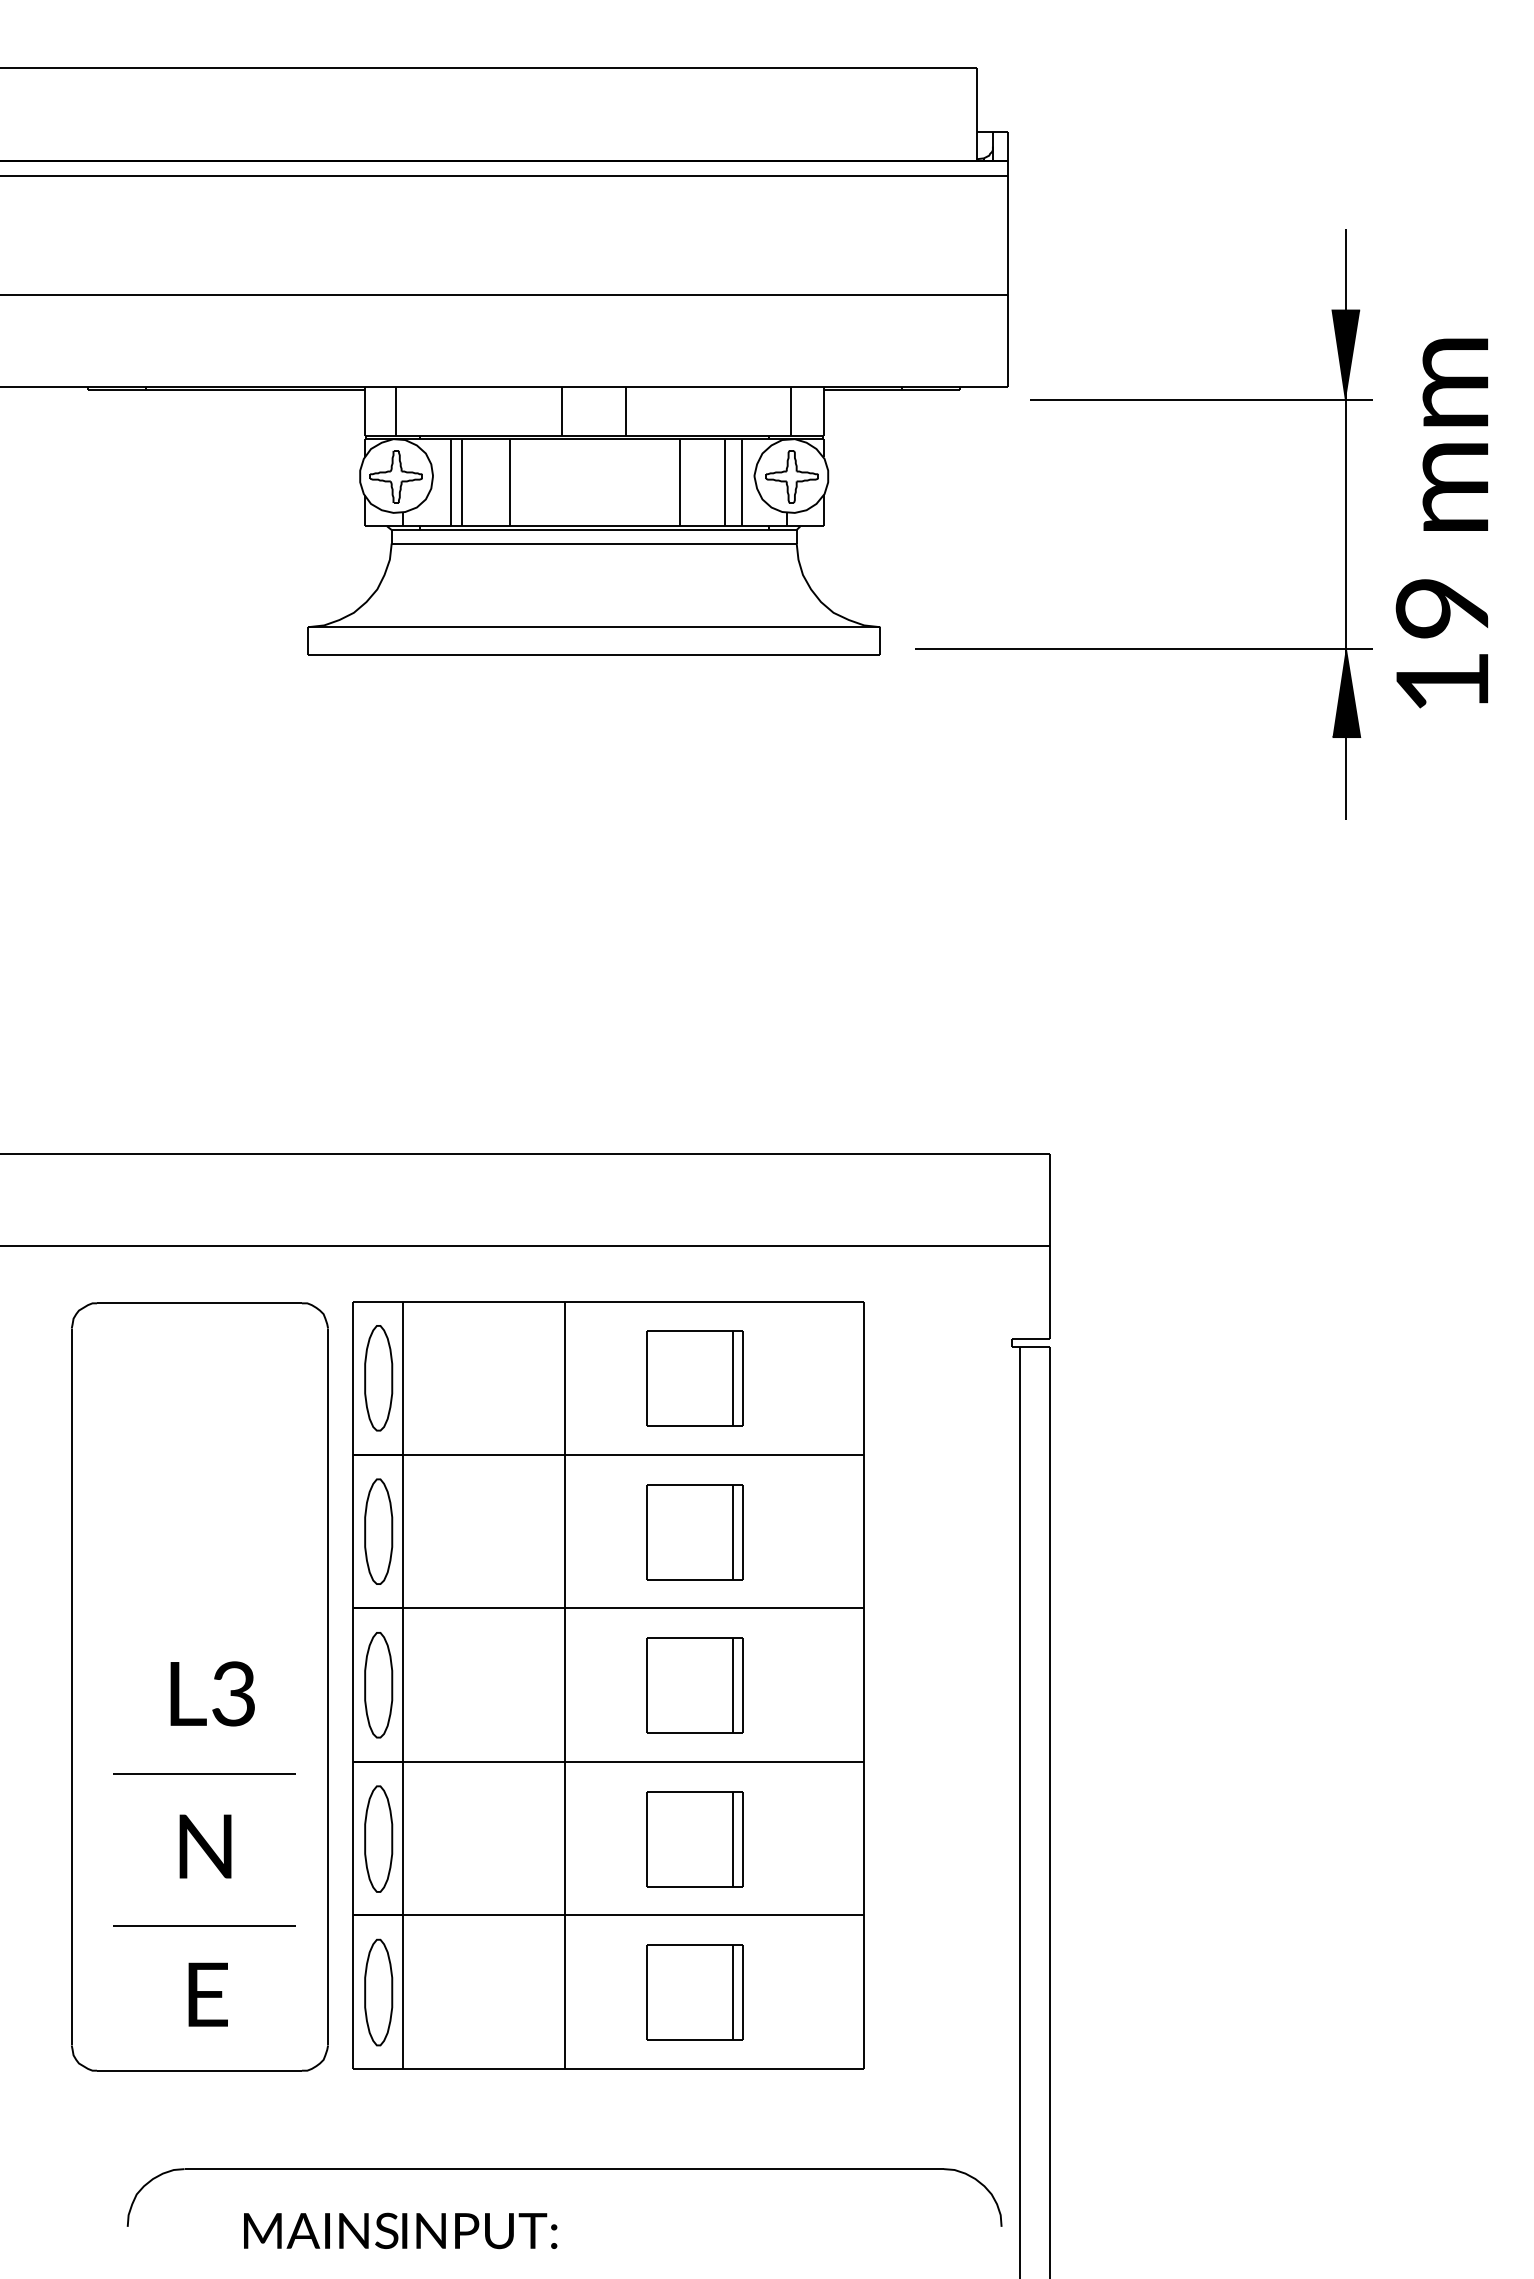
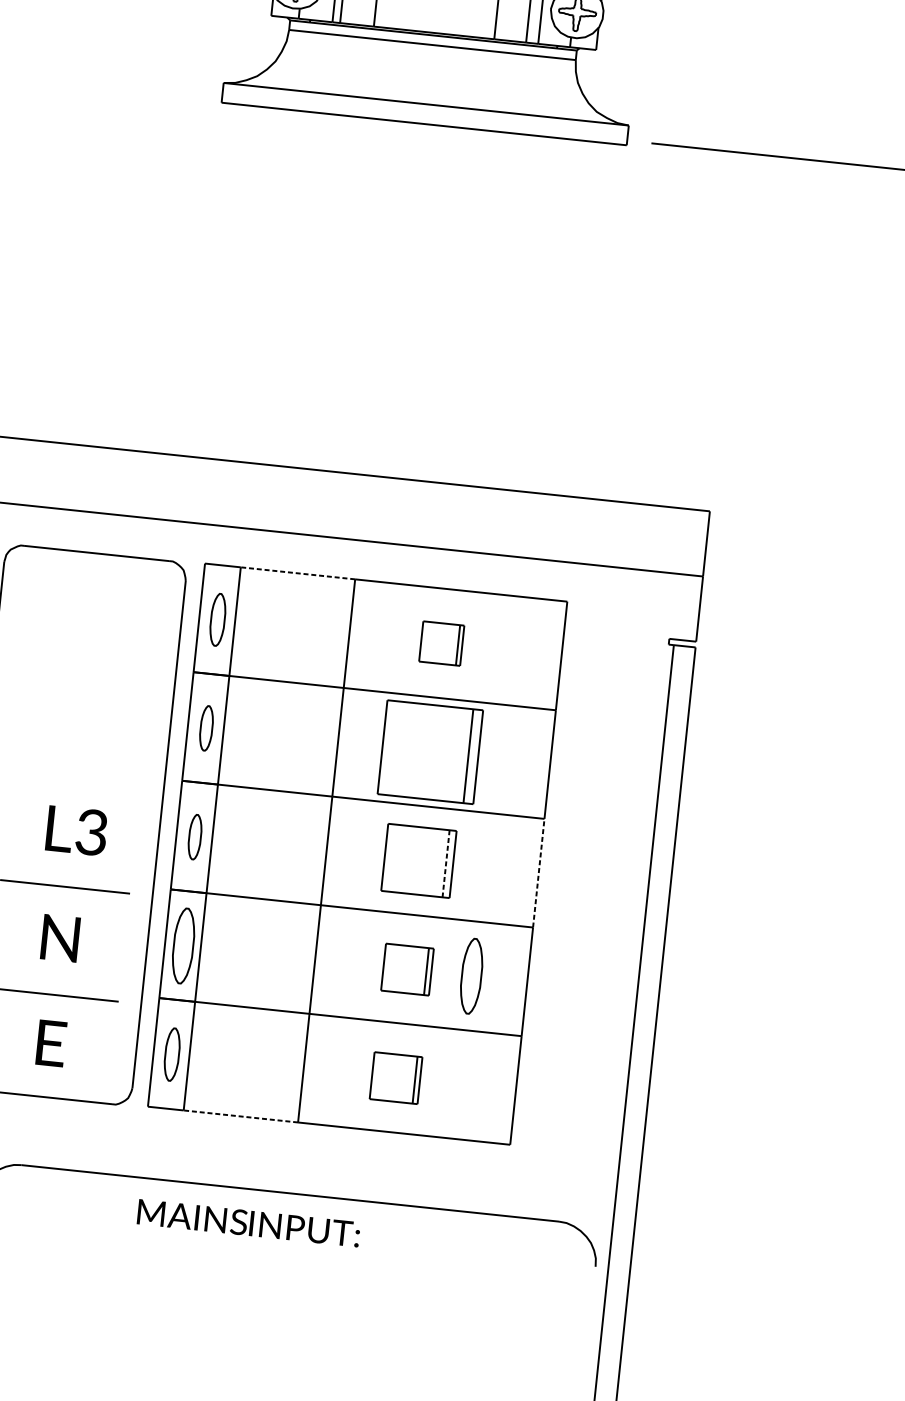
line: (483, 1301) -> (297, 573), solid -> dashed
part: (378, 1378) -> (217, 619), size x0.7
part: (694, 1378) -> (441, 643), size x0.6
part: (378, 1531) -> (206, 728), size x0.6
part: (694, 1532) -> (429, 752), size x1.4
part: (378, 1685) -> (194, 837), size x0.6
line: (864, 1685) -> (538, 873), solid -> dashed
line: (733, 1686) -> (446, 864), solid -> dashed
part: (785, 1838) -> (471, 975), added
part: (694, 1839) -> (407, 969), size x0.7
part: (378, 1992) -> (172, 1054), size x0.7
part: (694, 1992) -> (395, 1078), size x0.7
line: (483, 2068) -> (240, 1116), solid -> dashed
text: (400, 2230) -> (248, 1222), moved

